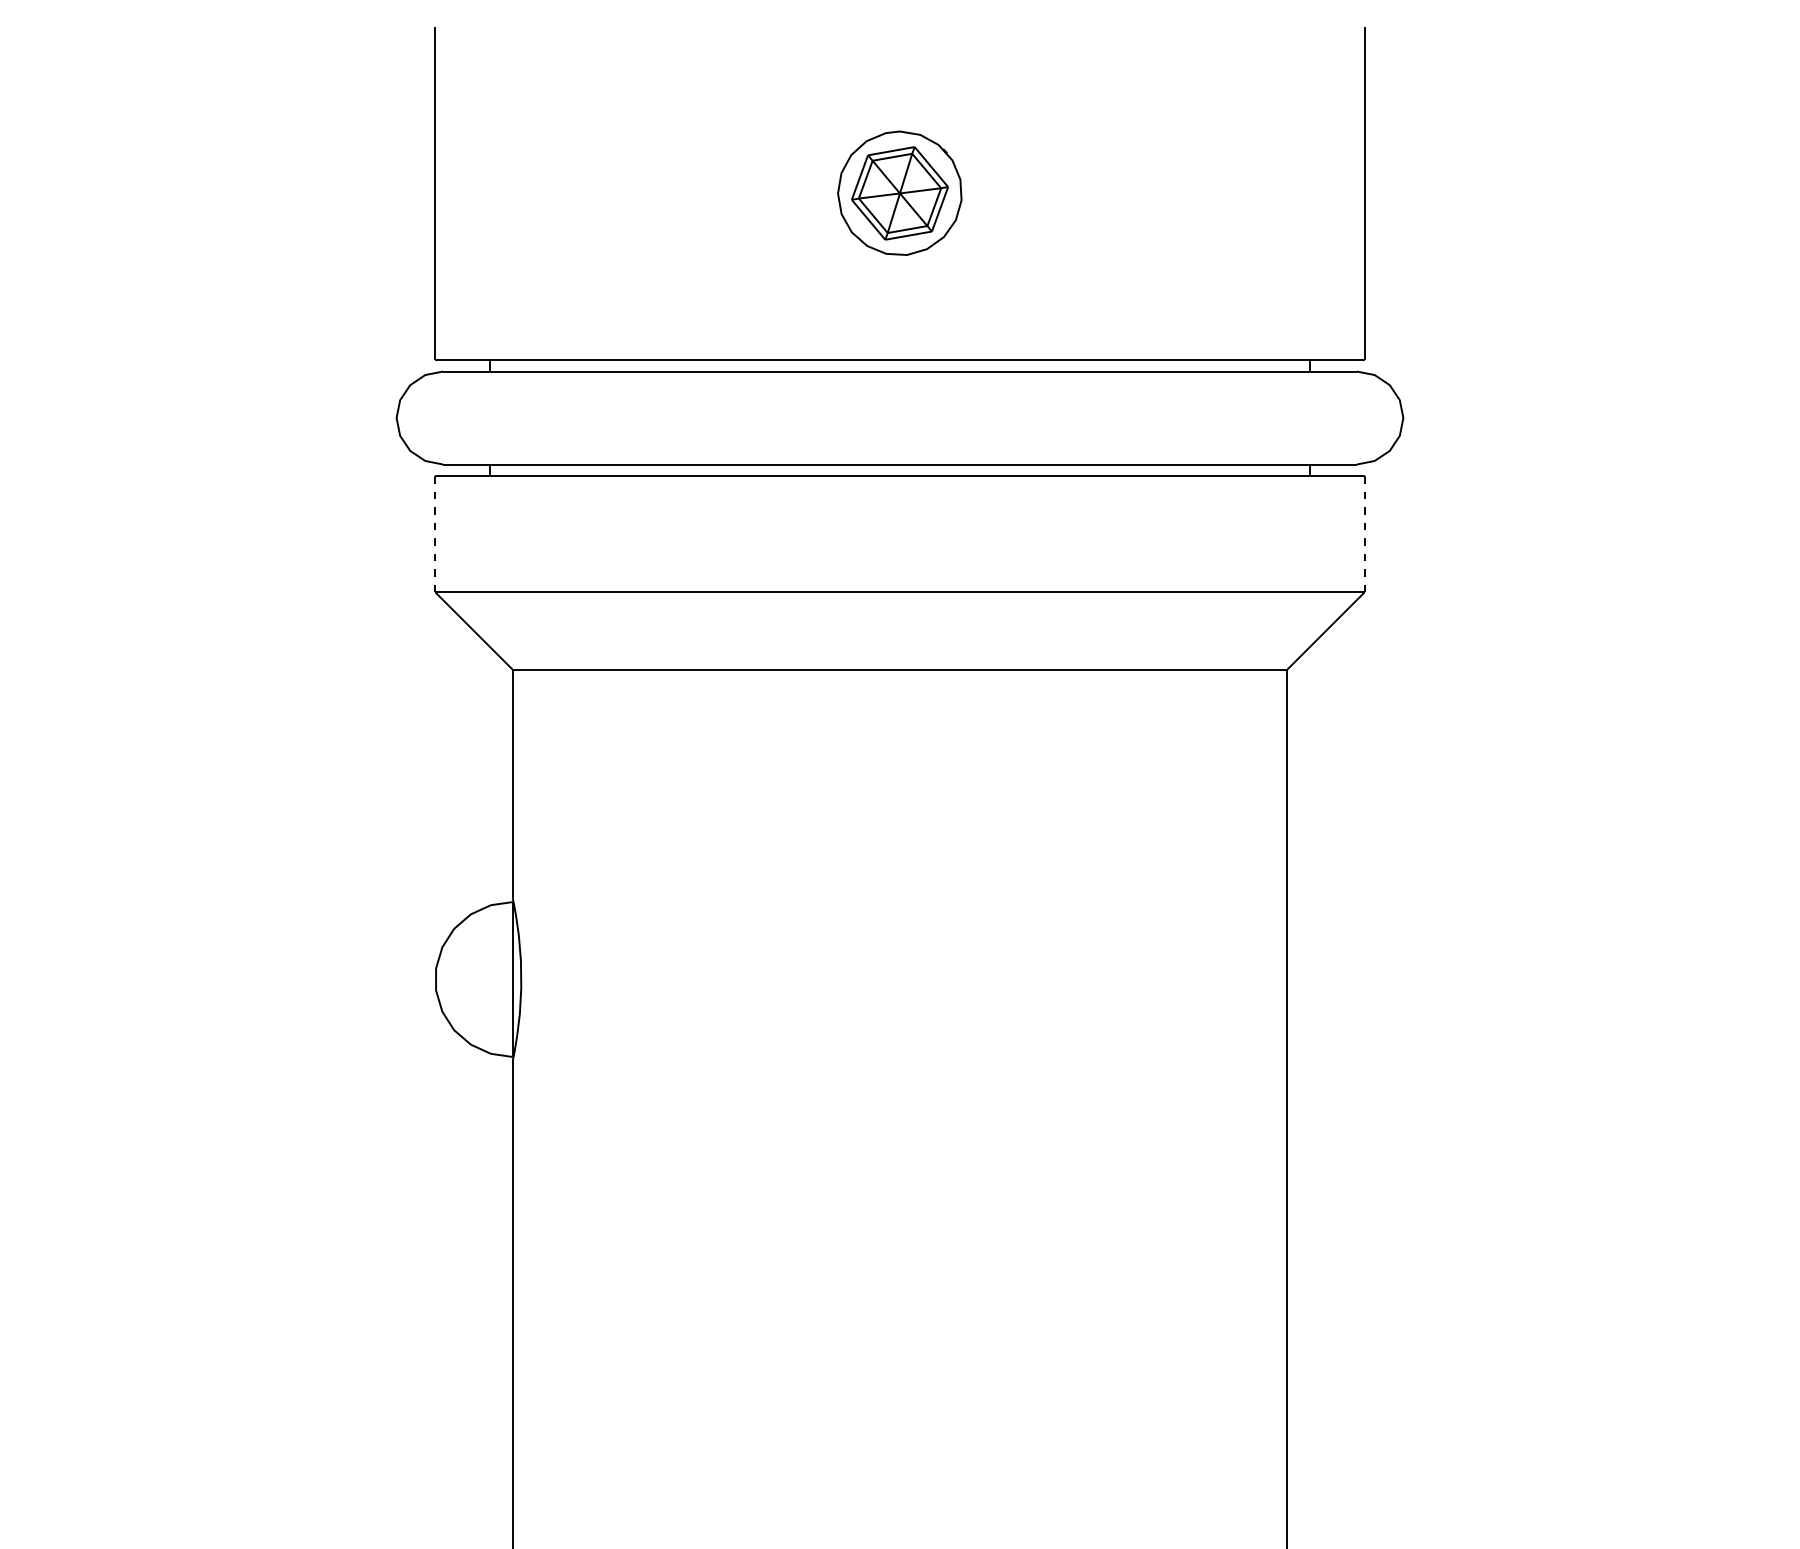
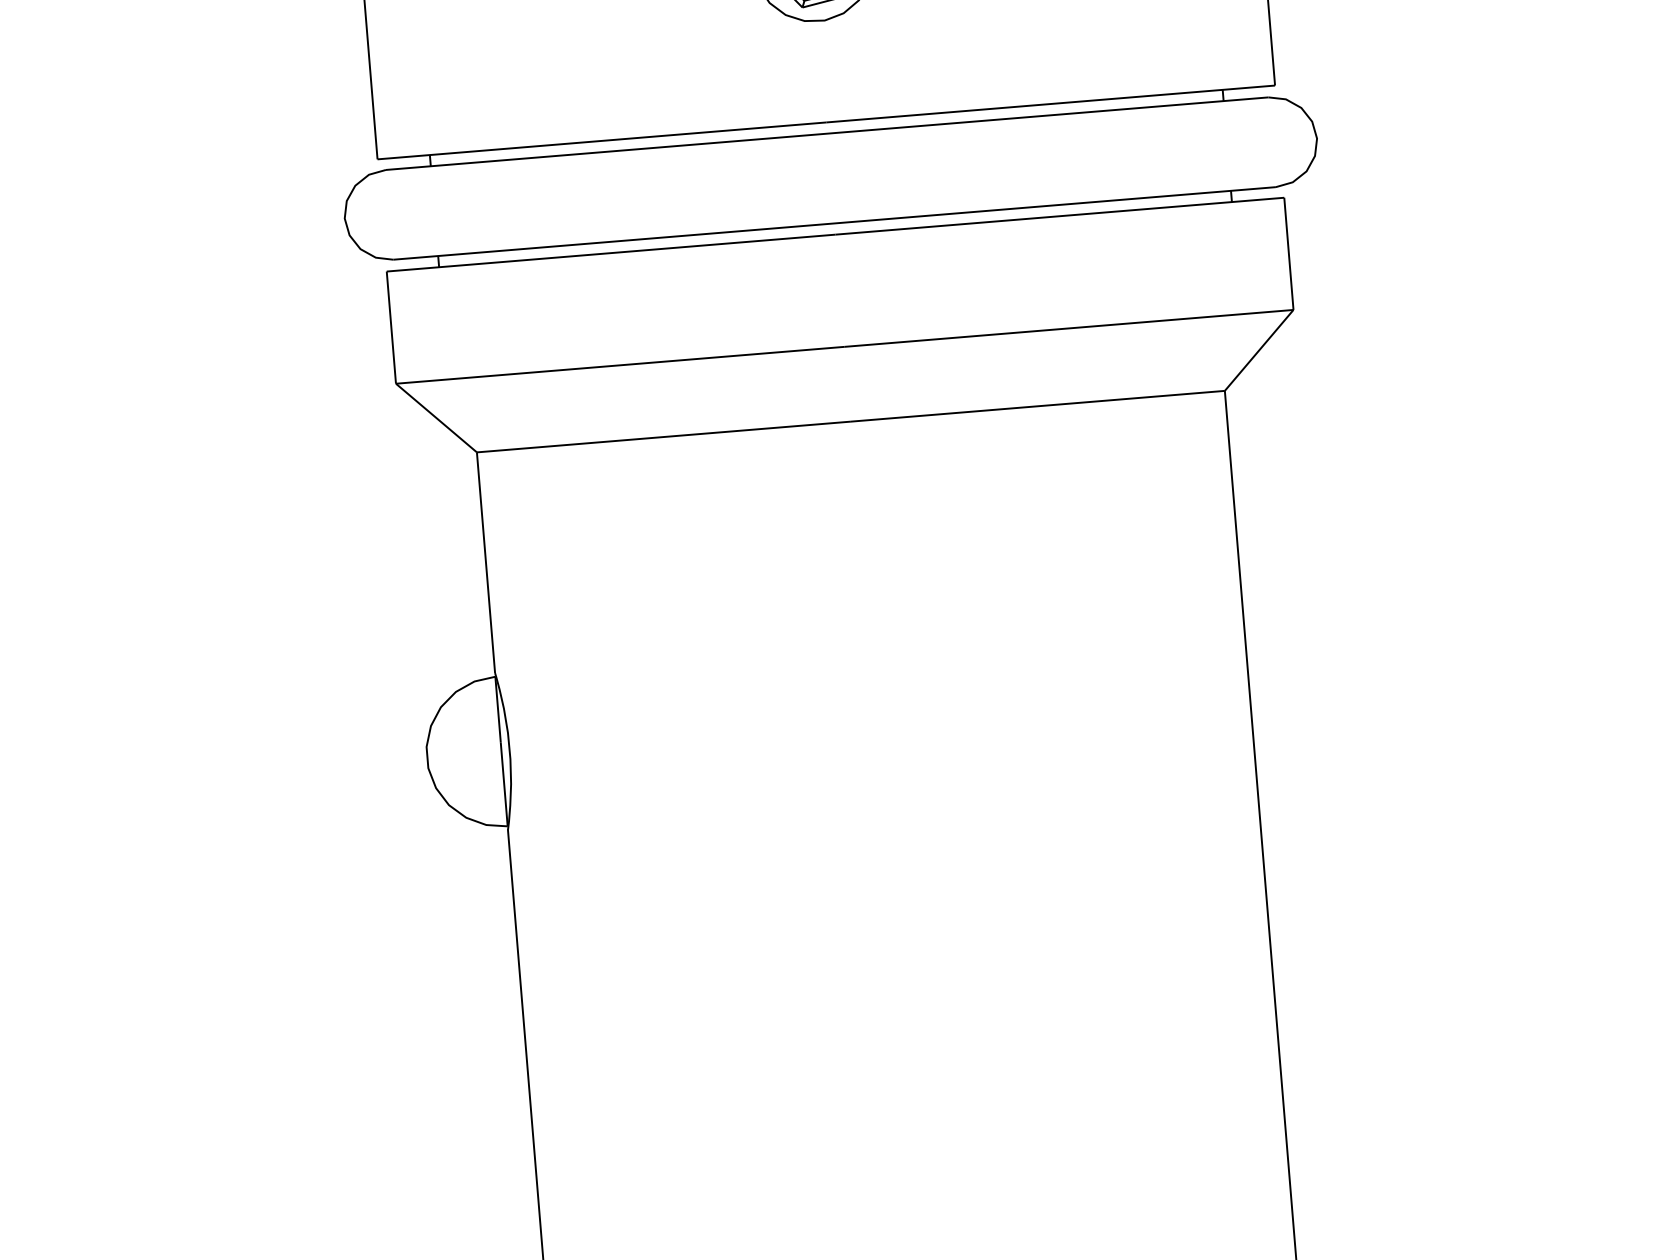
line: (1364, 533) -> (1288, 253), dashed -> solid
line: (435, 534) -> (391, 327), dashed -> solid

